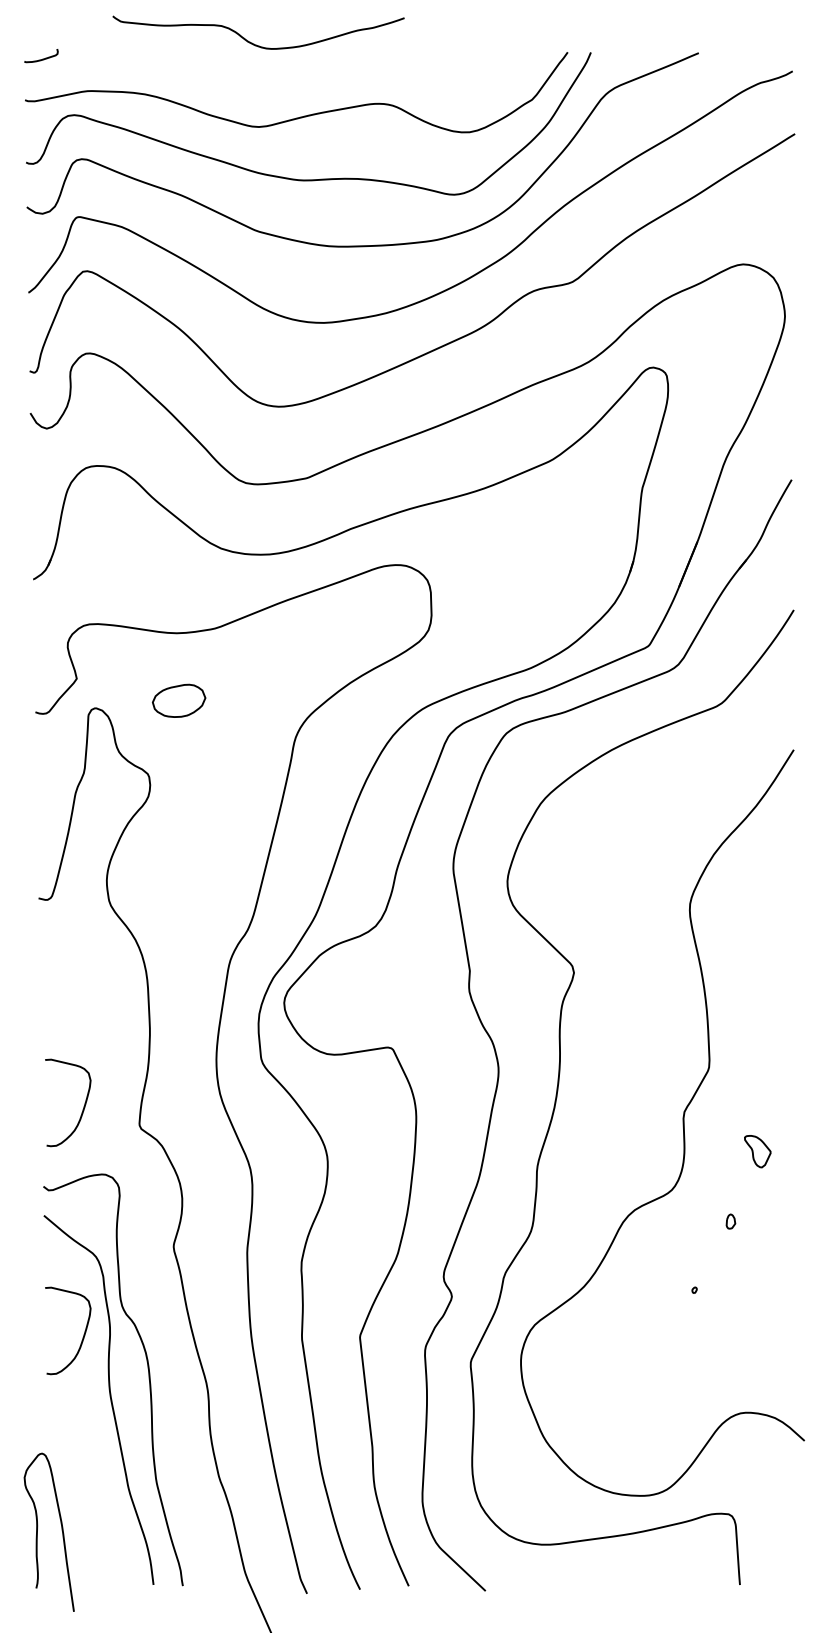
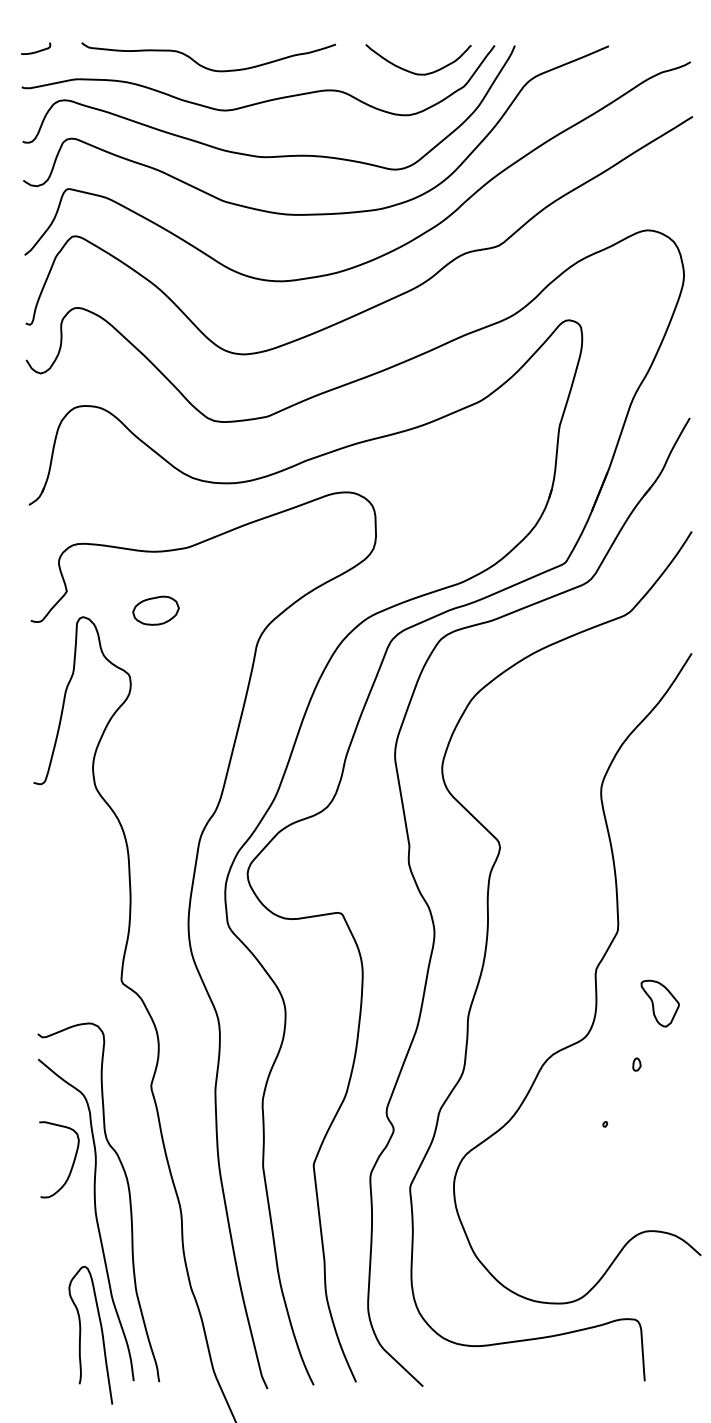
curve: (252, 42) -> (203, 65), moved
curve: (476, 83) -> (415, 72), added
curve: (83, 1106) -> (72, 964), removed
part: (757, 1151) -> (660, 1003), size x1.67
curve: (37, 1531) -> (80, 1334), moved

